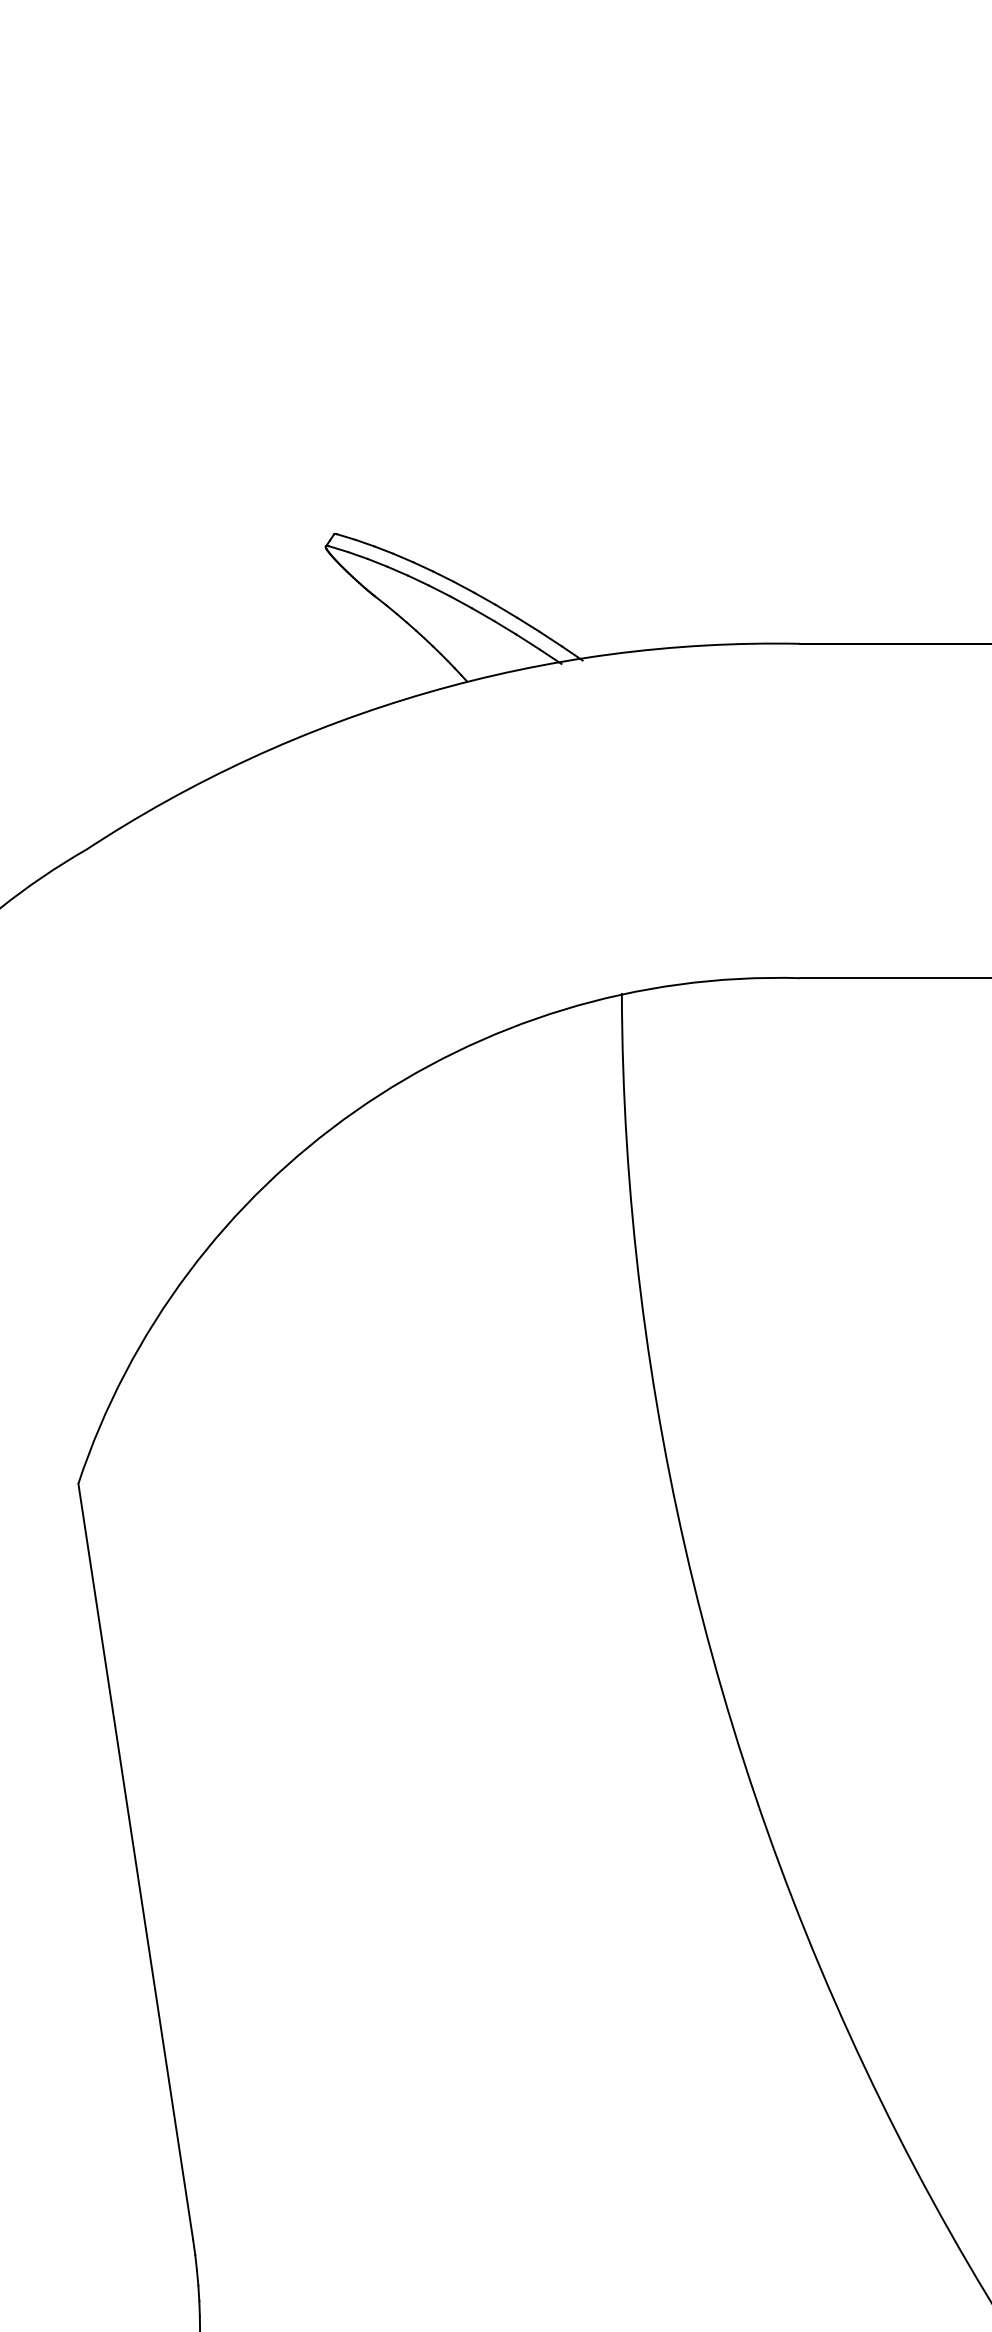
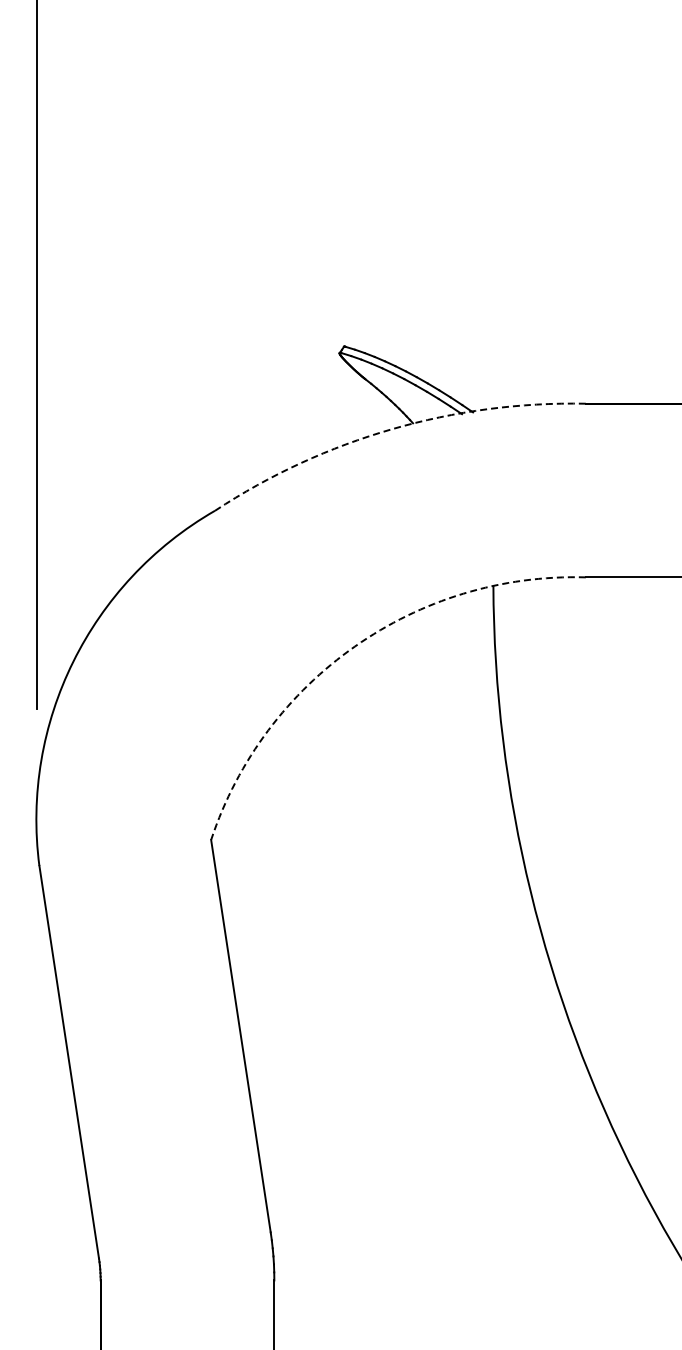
arc: (427, 693) -> (392, 429), solid -> dashed
arc: (354, 1111) -> (354, 646), solid -> dashed

